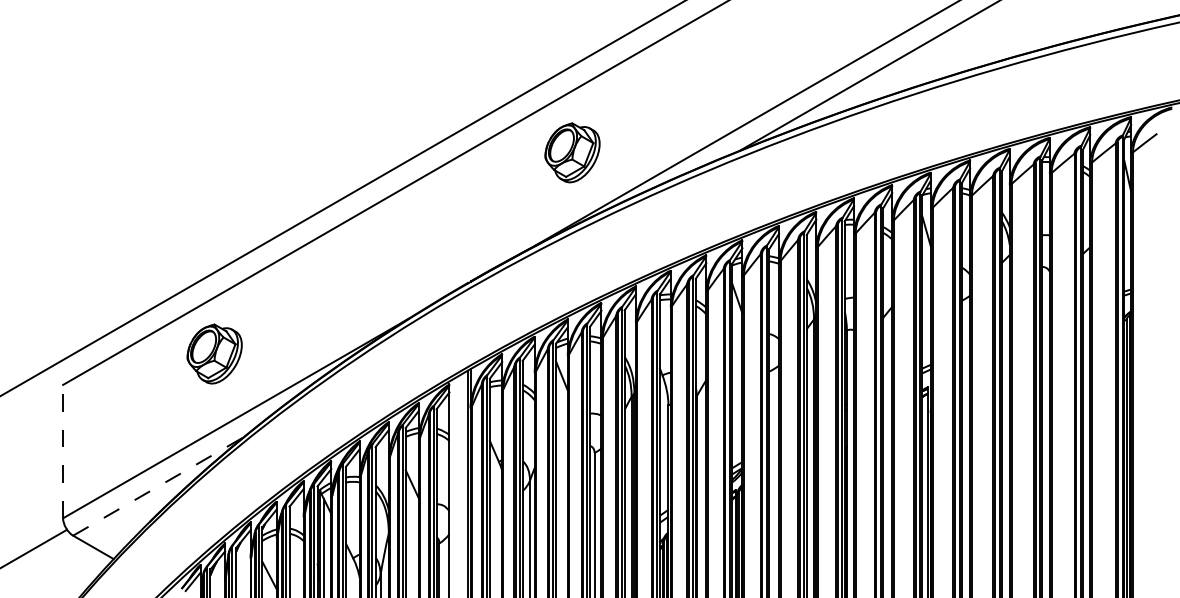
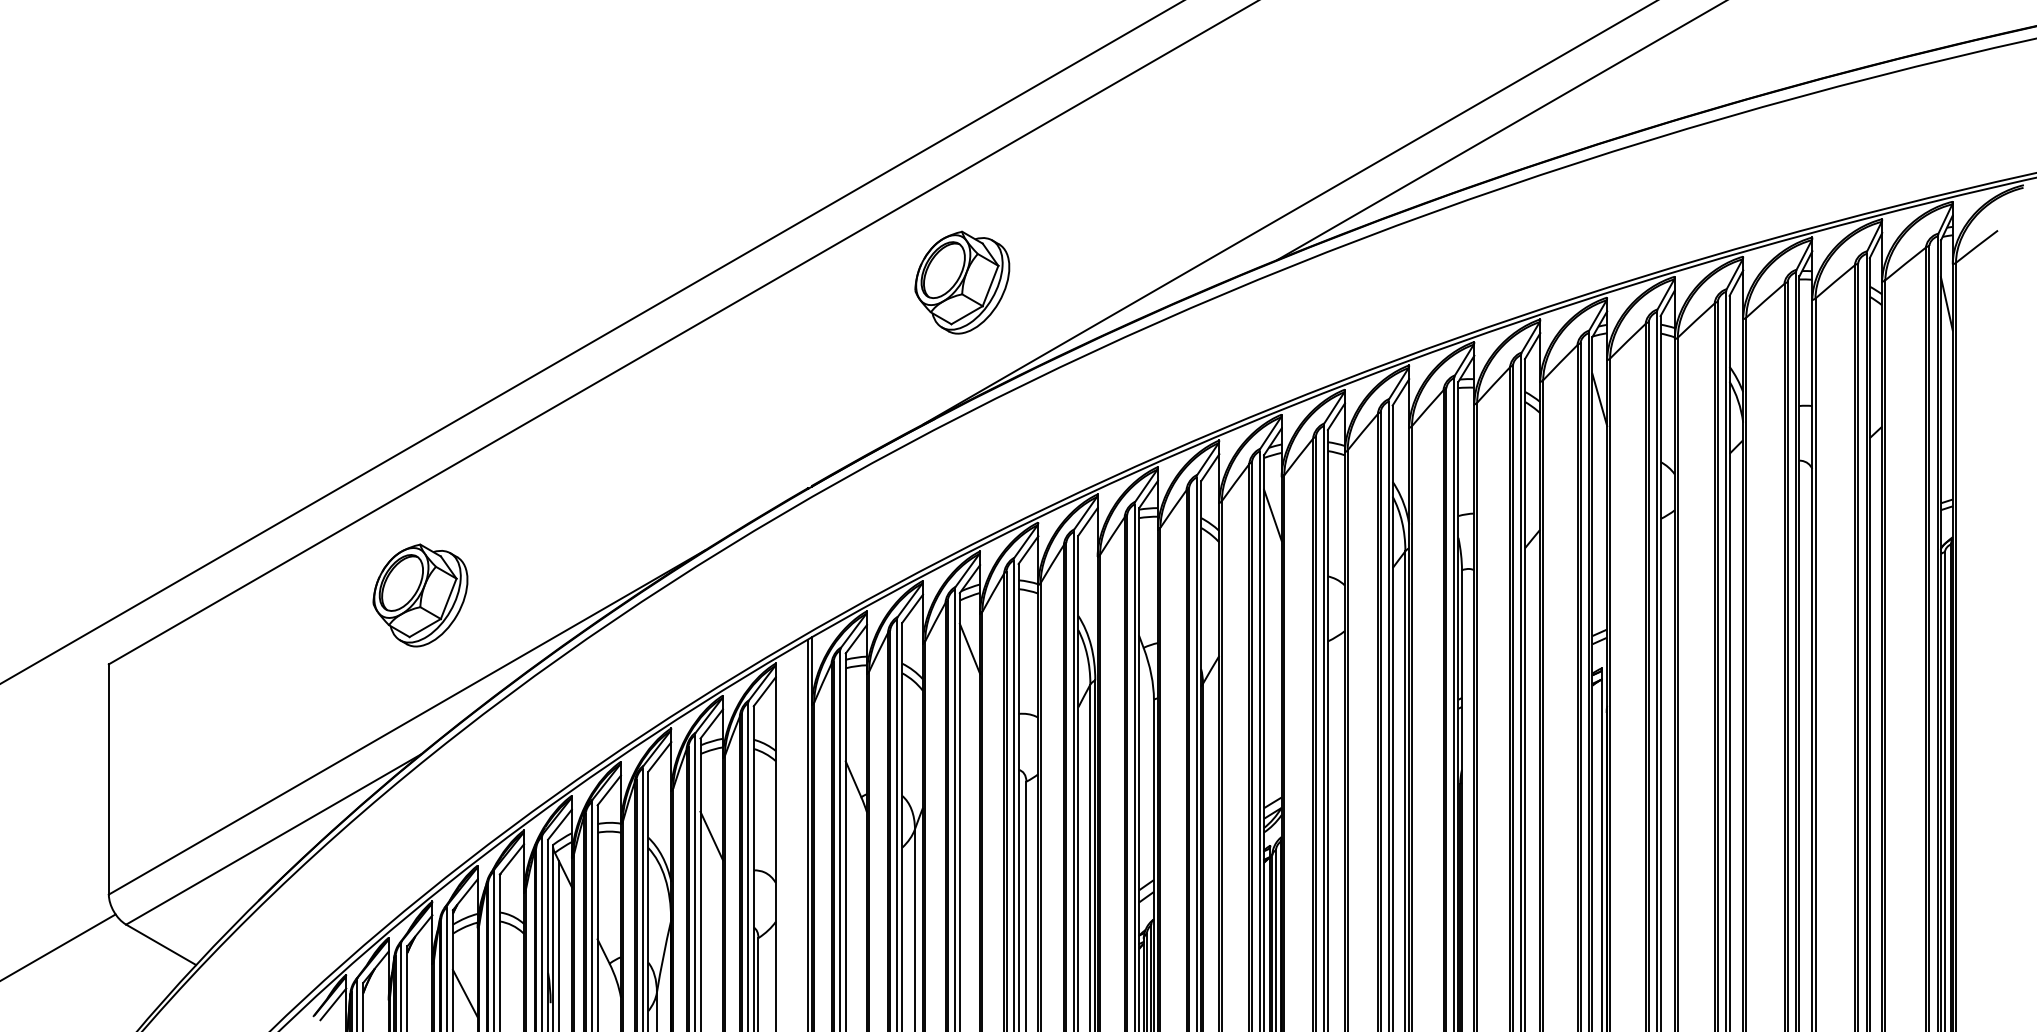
part: (572, 152) -> (962, 282), moved
part: (214, 353) -> (420, 594), moved
line: (63, 451) -> (109, 779), dashed -> solid
line: (158, 486) -> (273, 839), dashed -> solid

